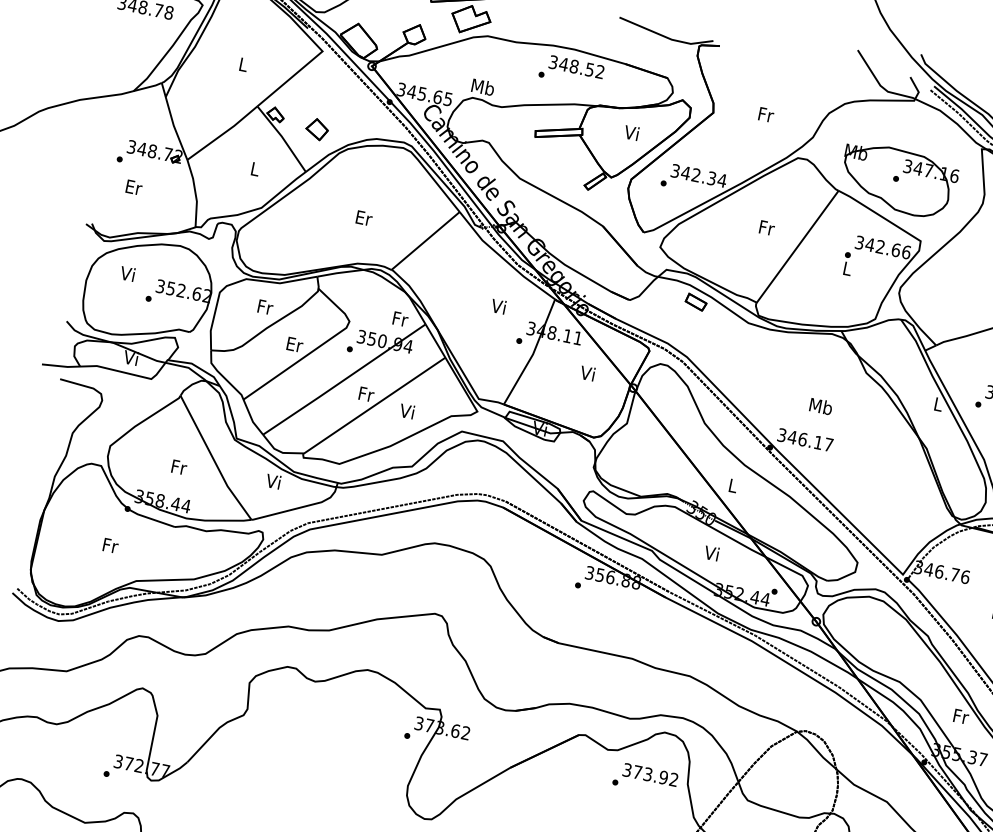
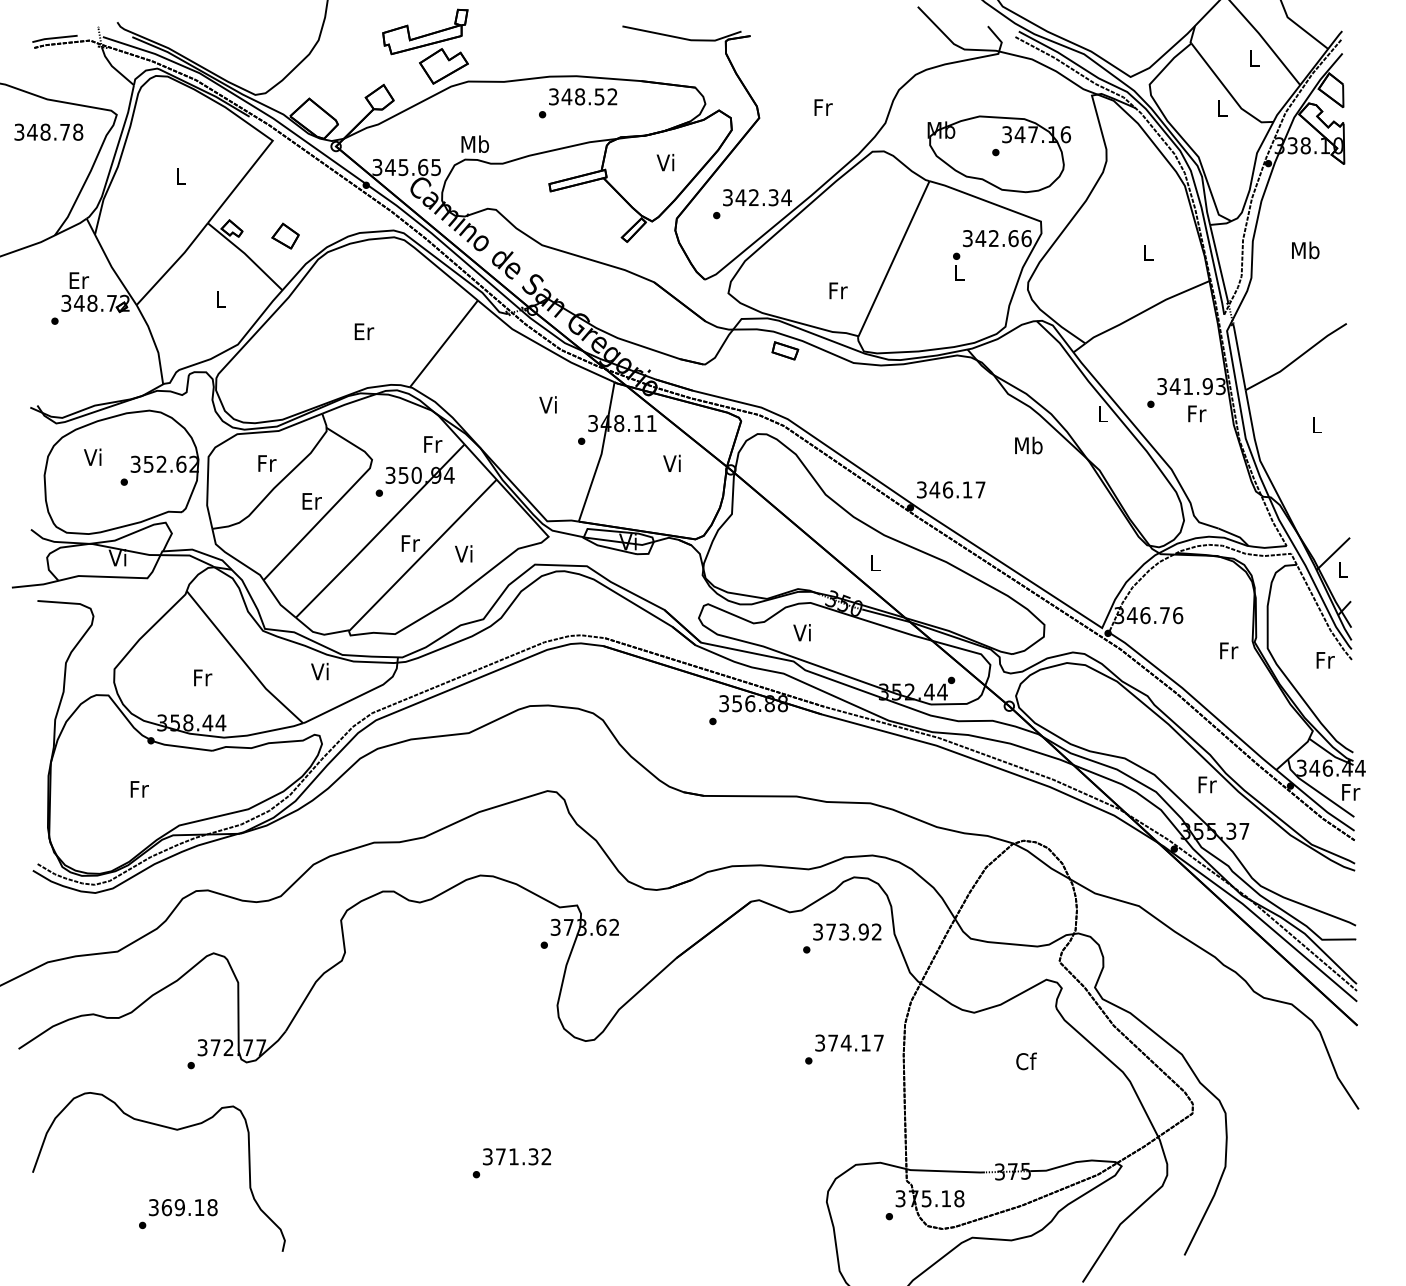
text: (134, 187) -> (79, 280), moved
text: (767, 227) -> (838, 290), moved
text: (820, 406) -> (1028, 445), moved
text: (711, 553) -> (801, 632), moved

